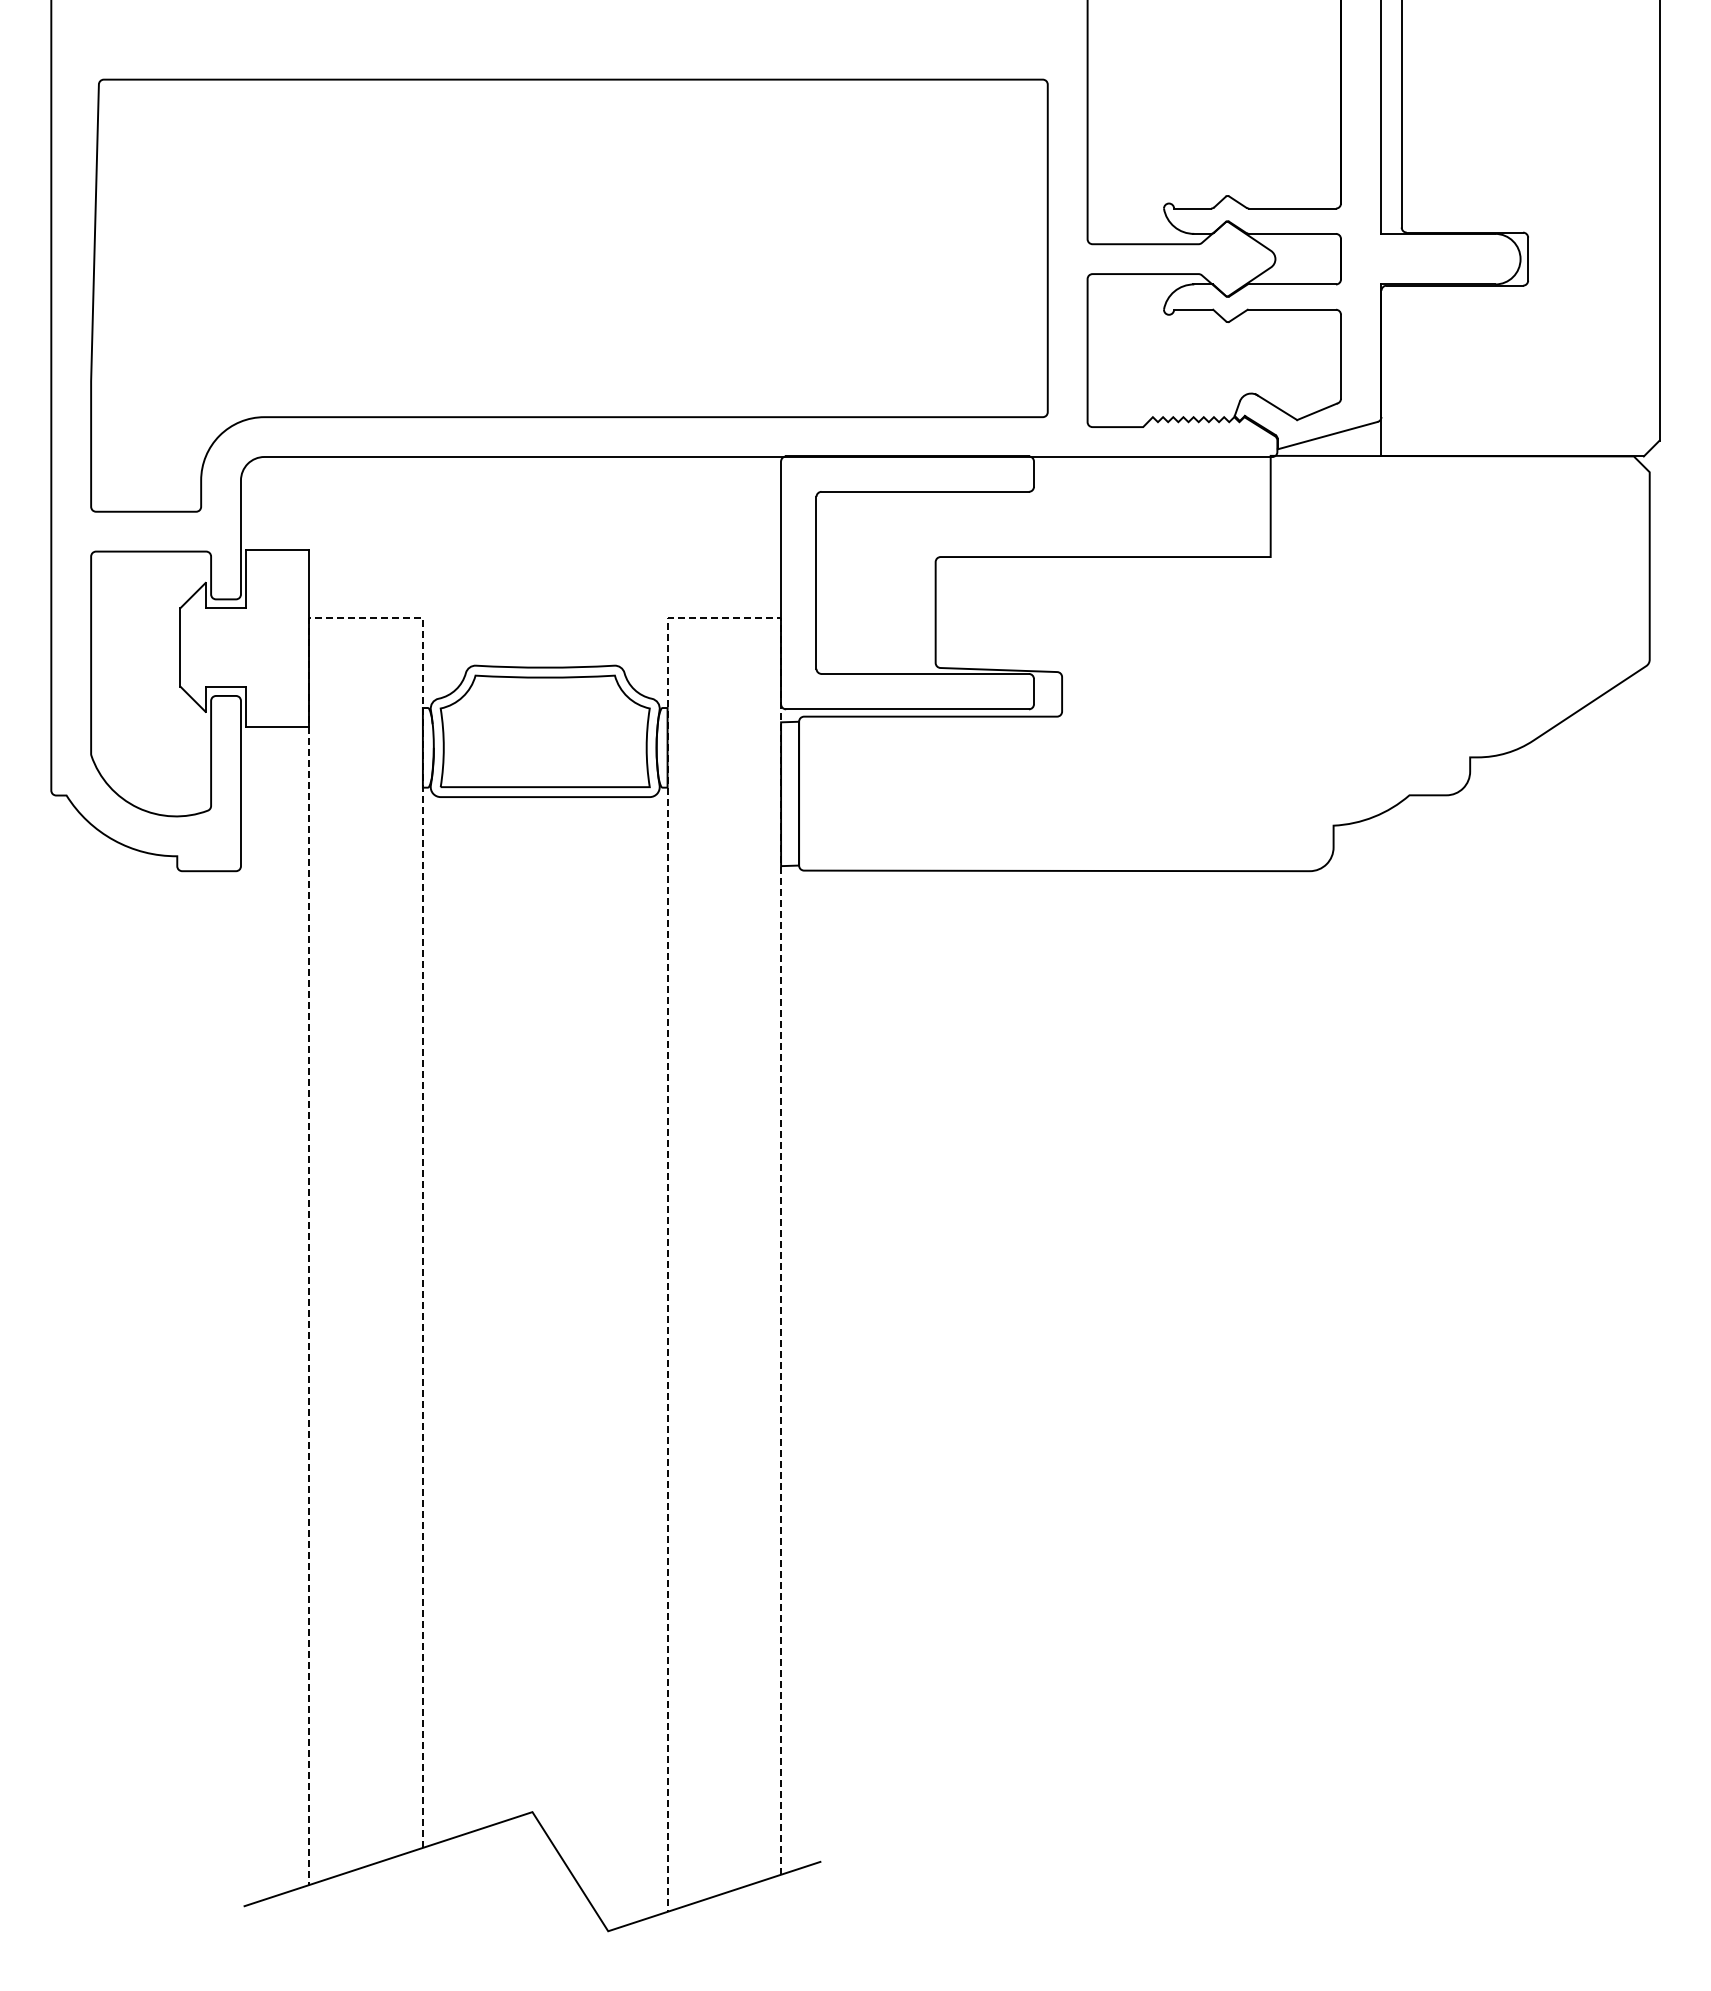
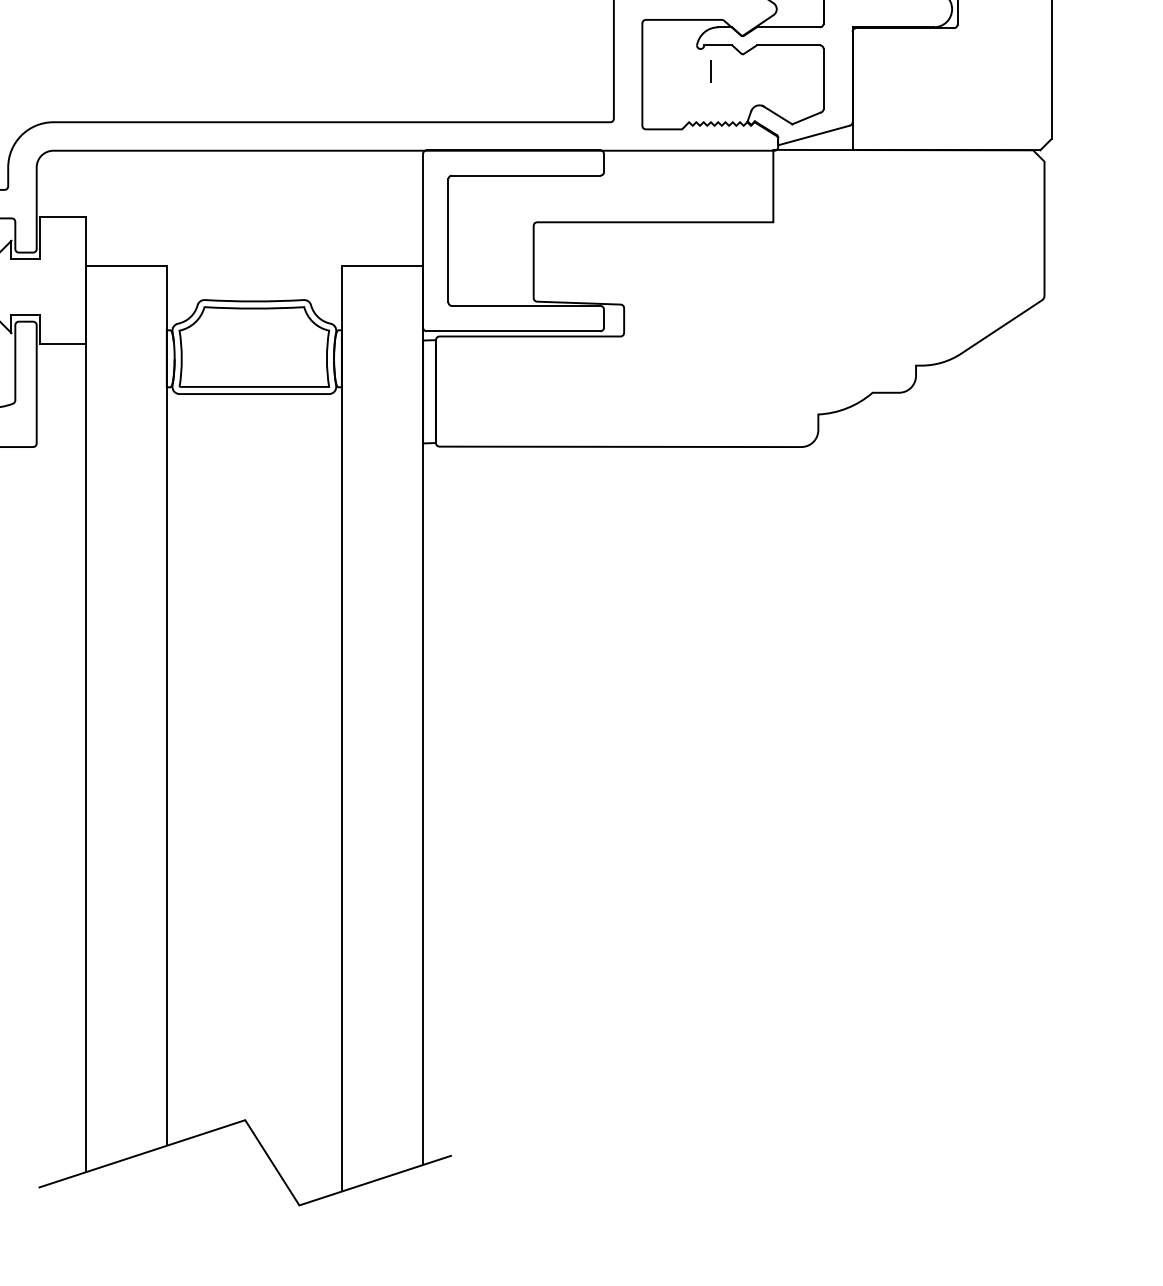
line: (1183, 345) -> (710, 70), added
line: (347, 618) -> (112, 266), dashed -> solid
line: (705, 618) -> (369, 266), dashed -> solid

